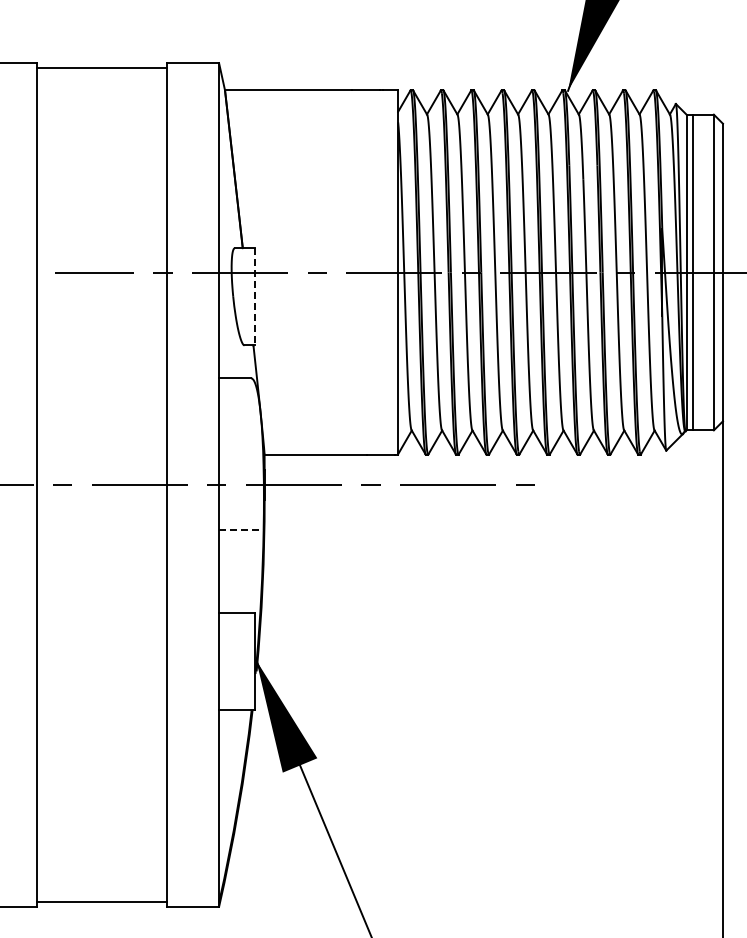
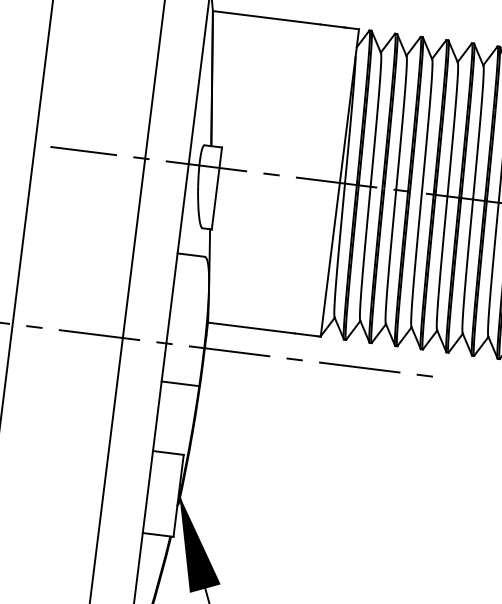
line: (255, 296) -> (216, 188), dashed -> solid
line: (241, 530) -> (180, 384), dashed -> solid

